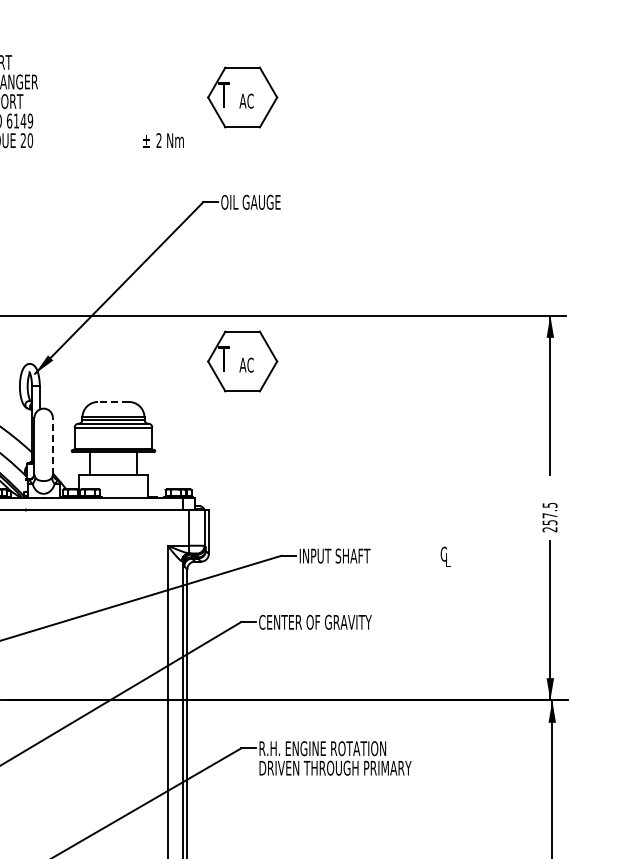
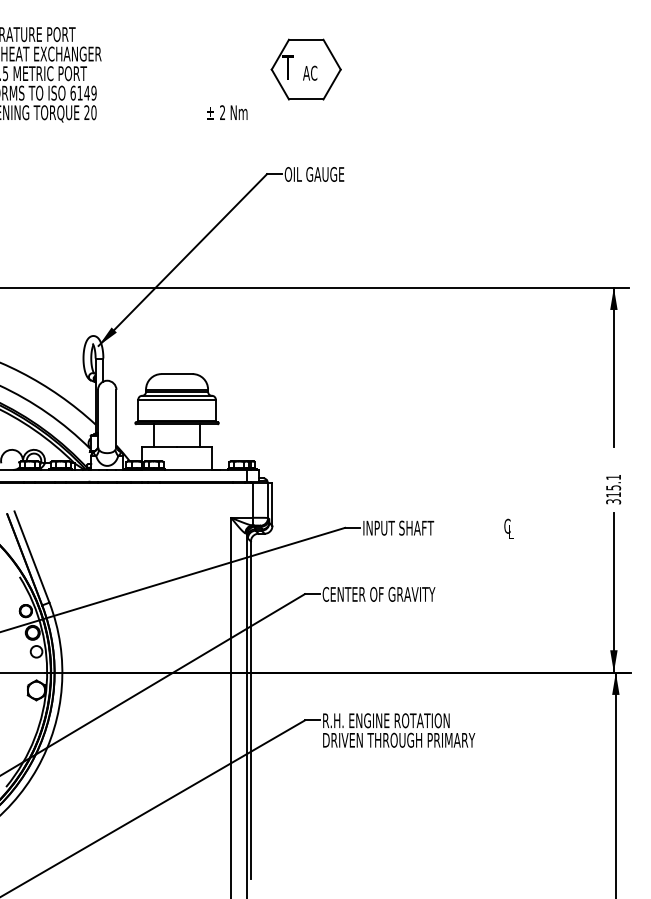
part: (241, 361) -> (305, 333), removed
line: (113, 402) -> (177, 374), dashed -> solid
line: (52, 445) -> (116, 417), dashed -> solid
text: (549, 517) -> (613, 489), 257.5 -> 315.1

